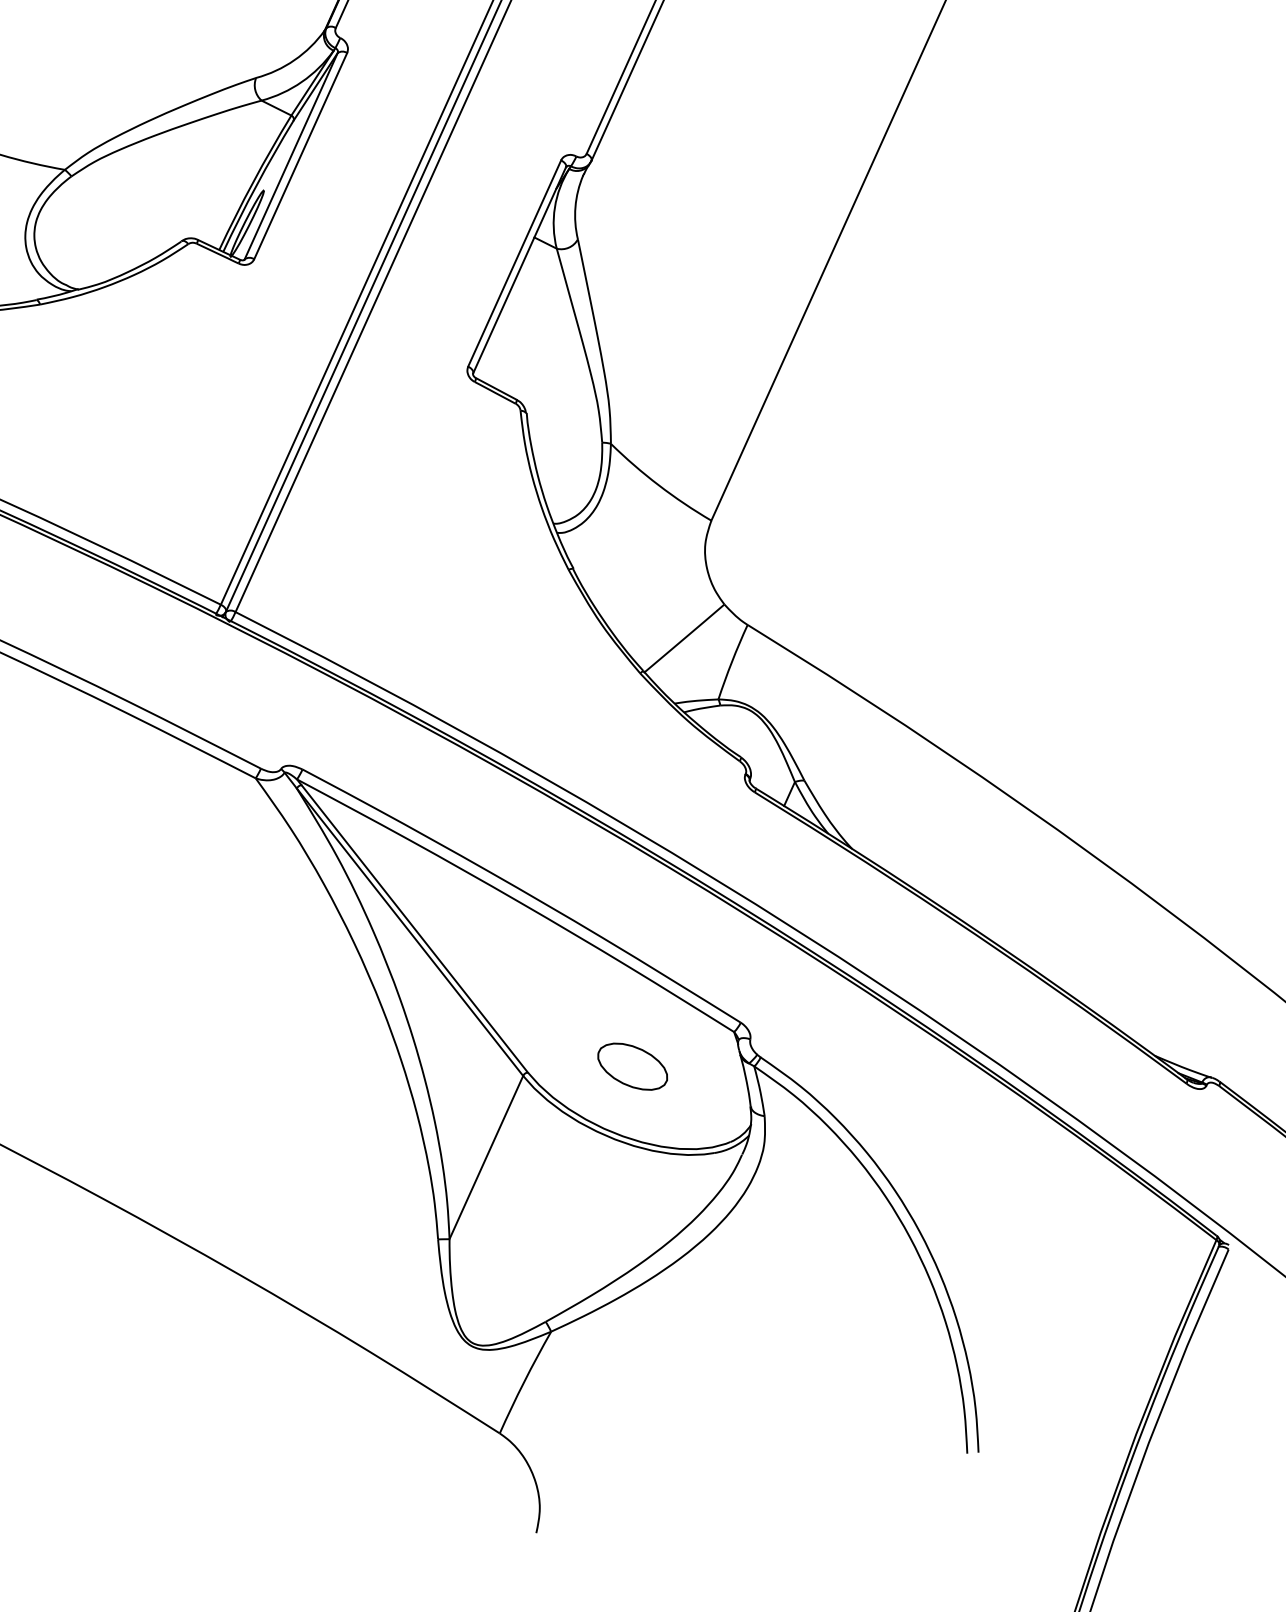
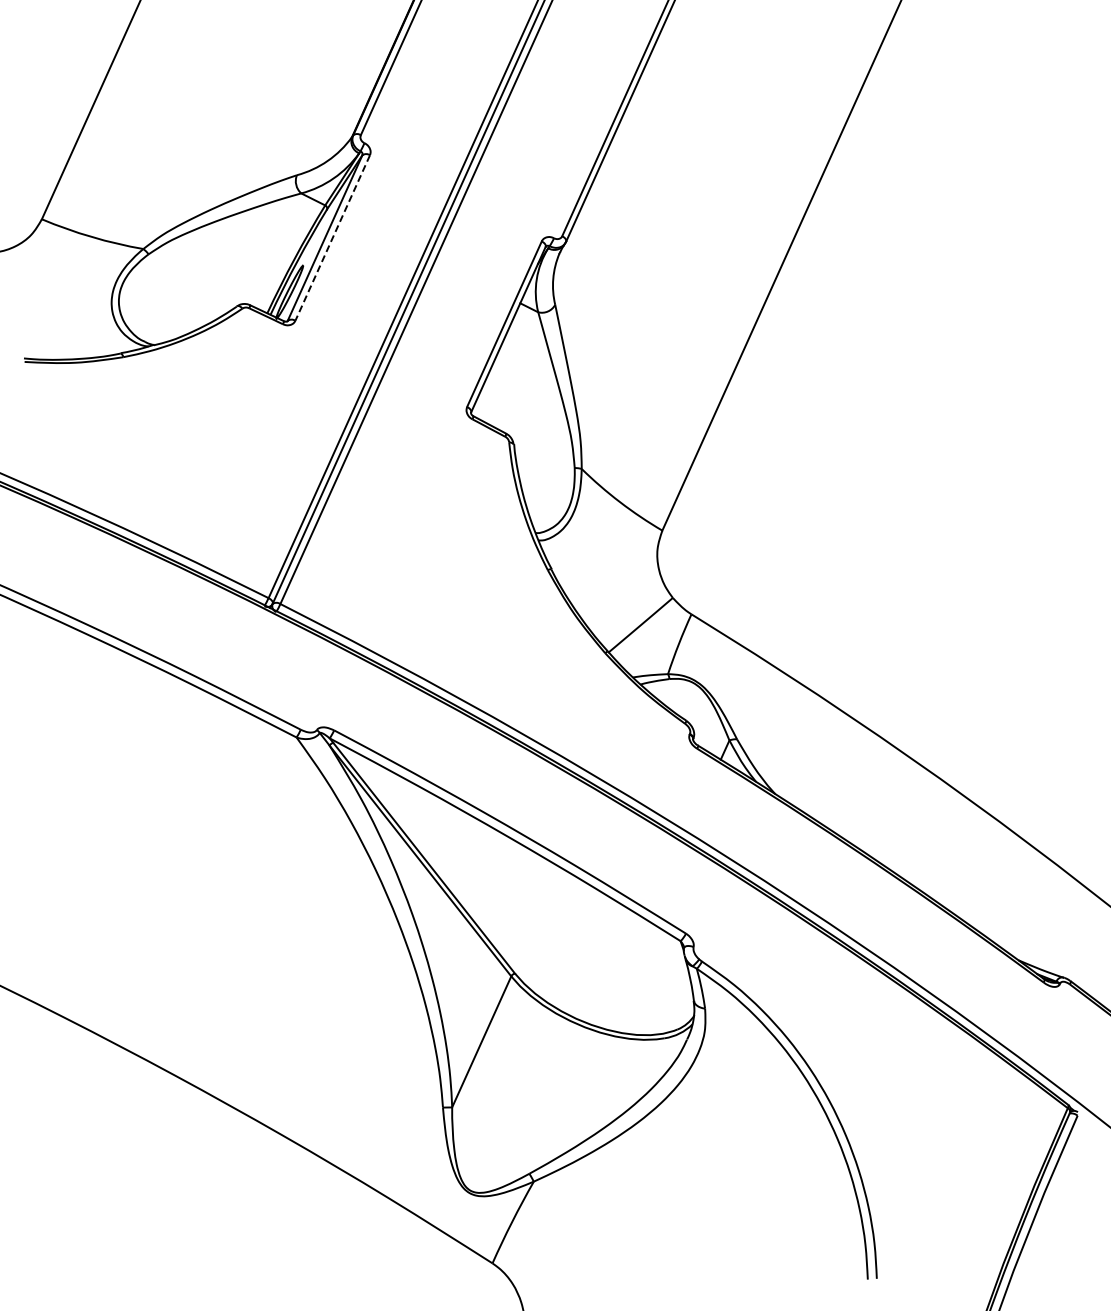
line: (300, 156) -> (332, 238), solid -> dashed
part: (631, 1066) -> (598, 968), removed

